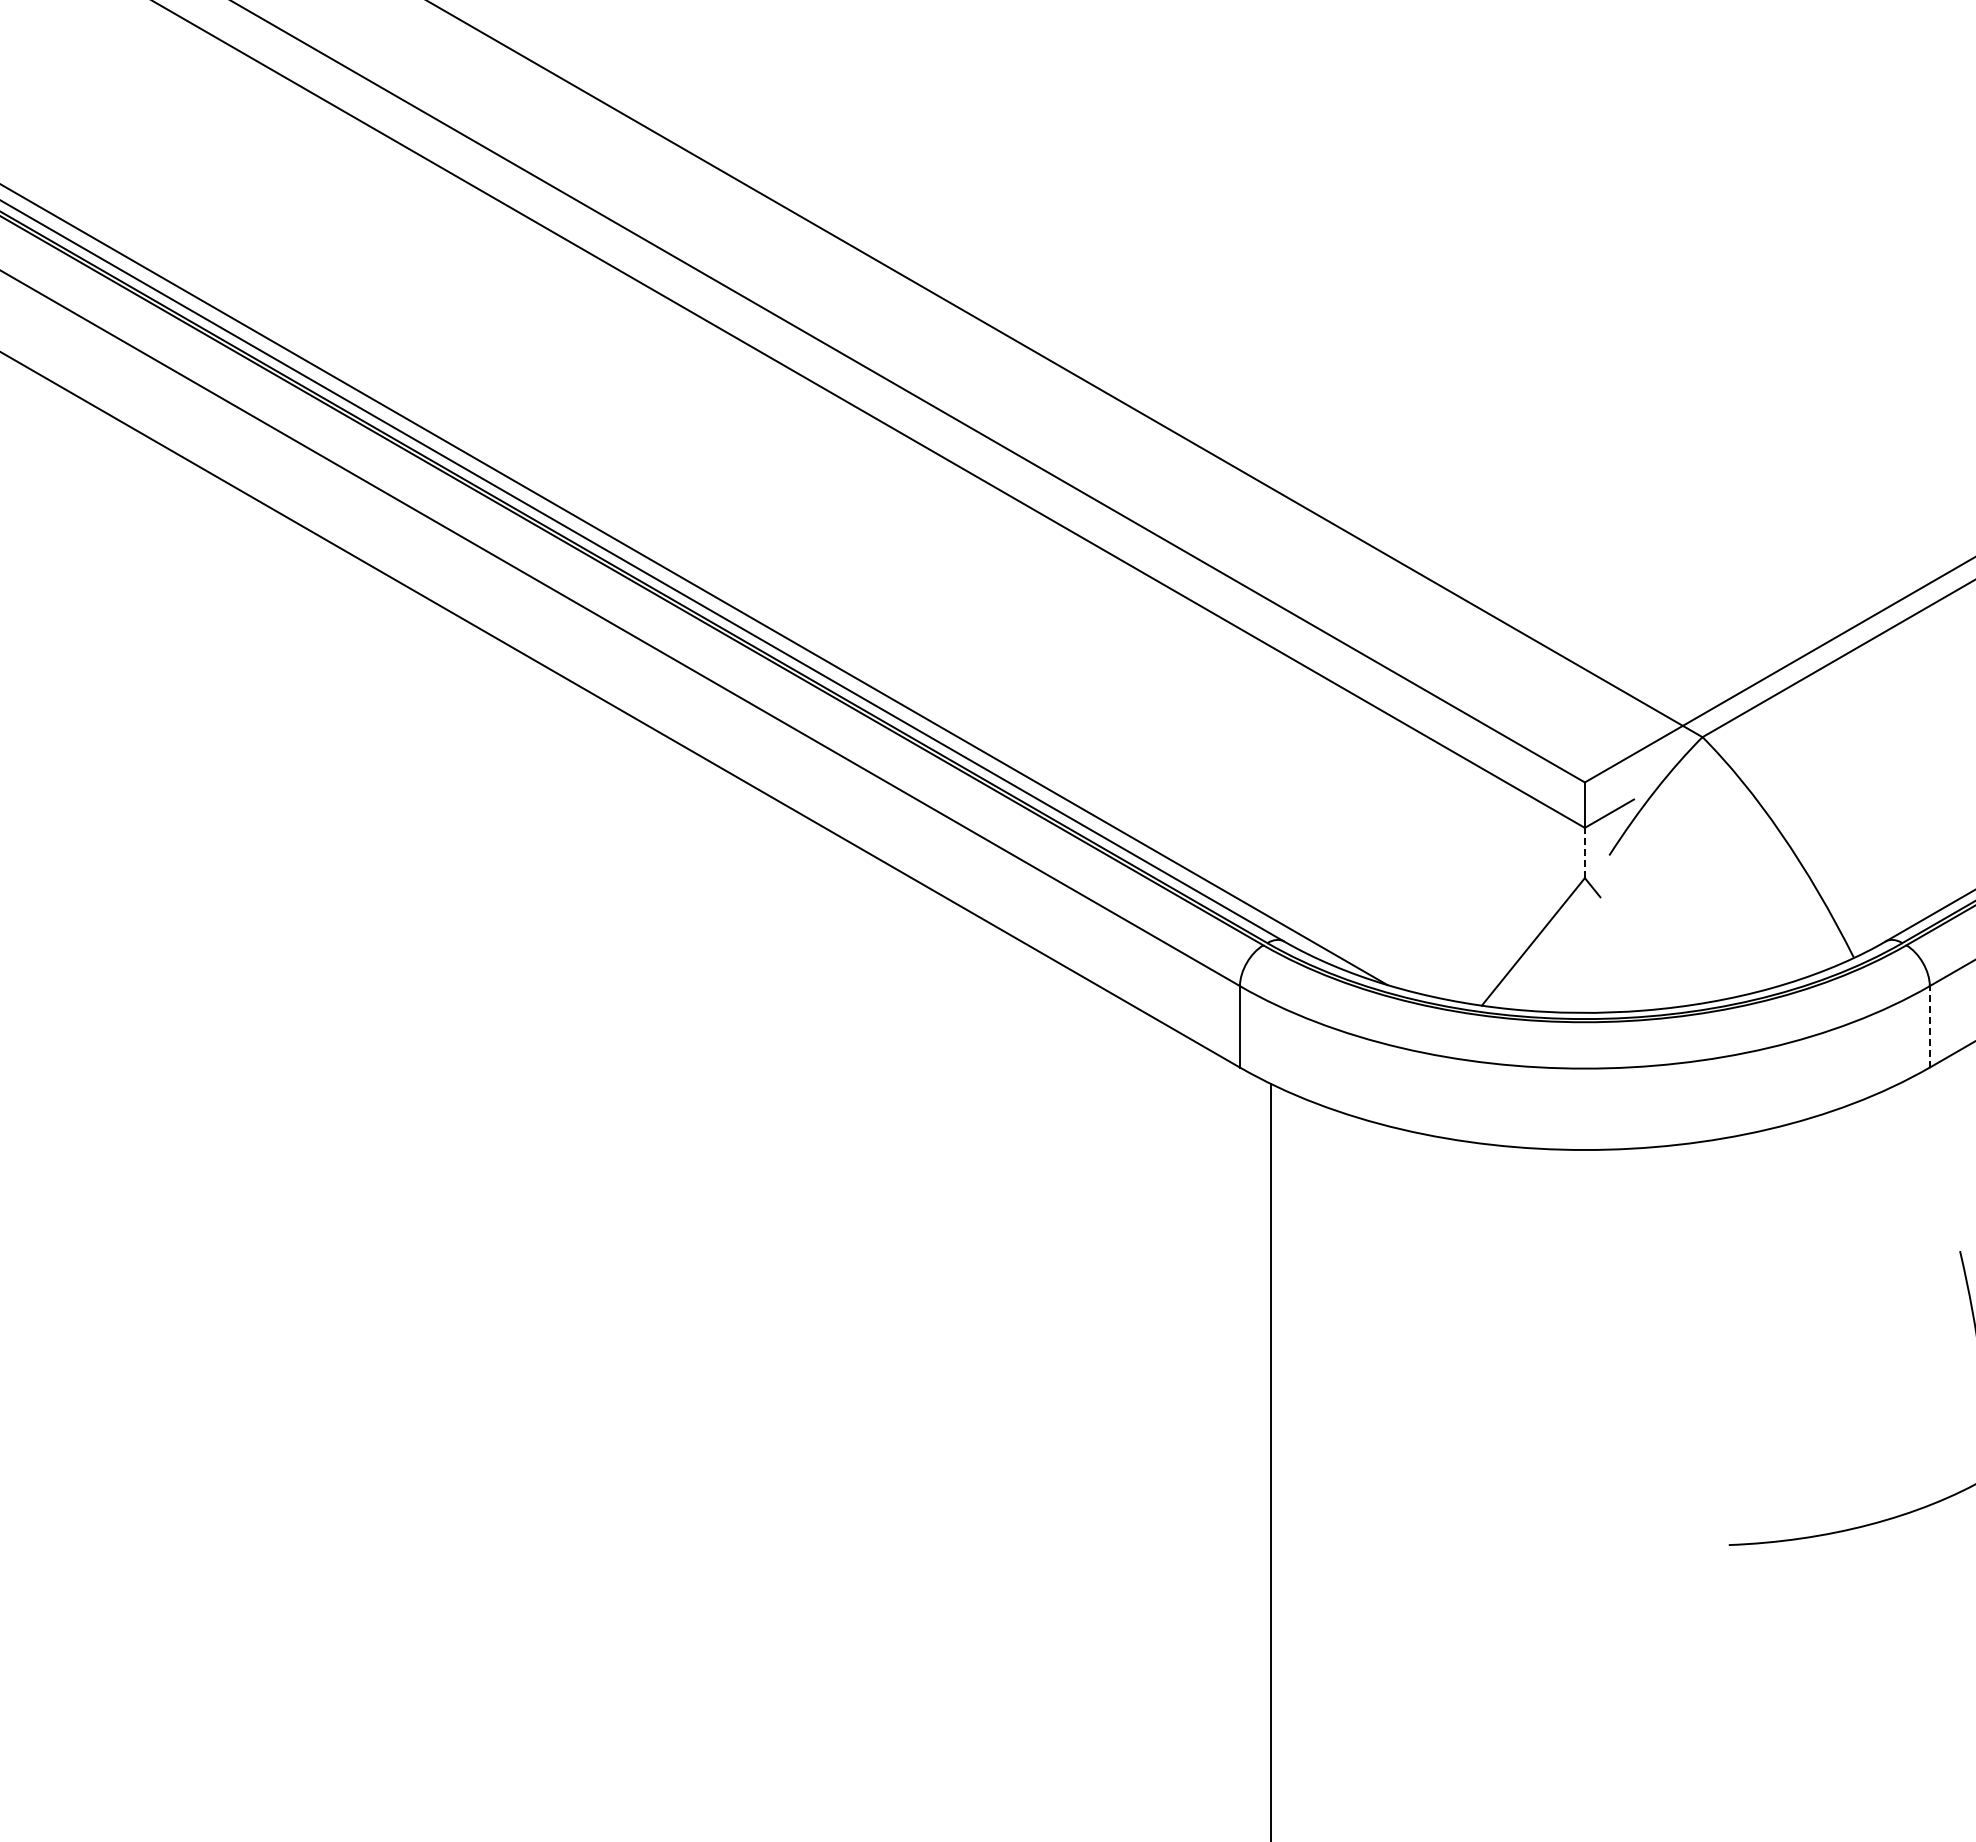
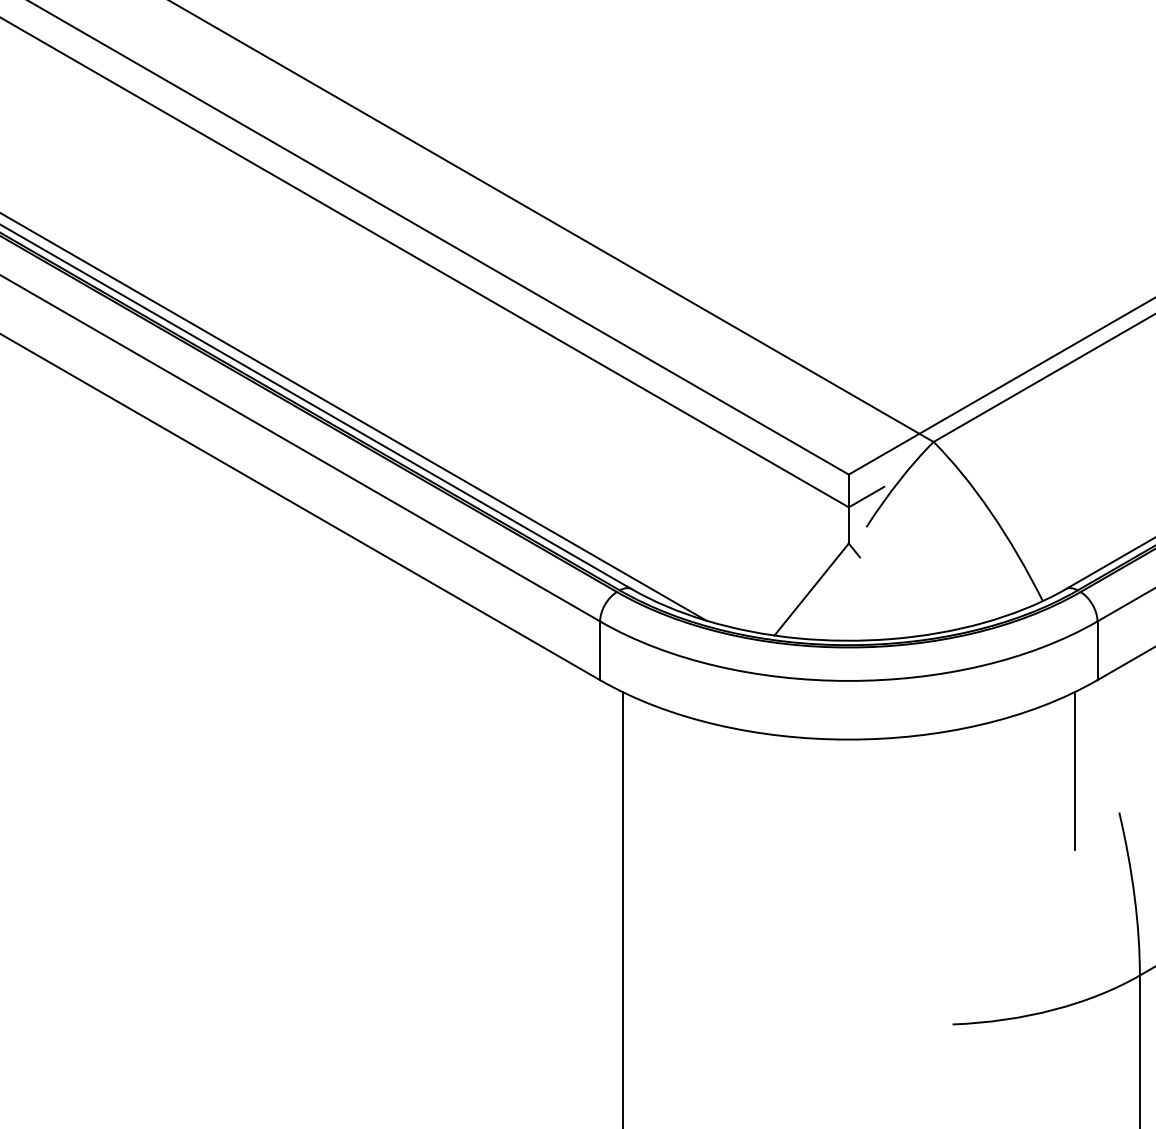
line: (1584, 852) -> (848, 525), dashed -> solid
line: (1929, 1026) -> (1097, 650), dashed -> solid
line: (1898, 1193) -> (1074, 770), added

